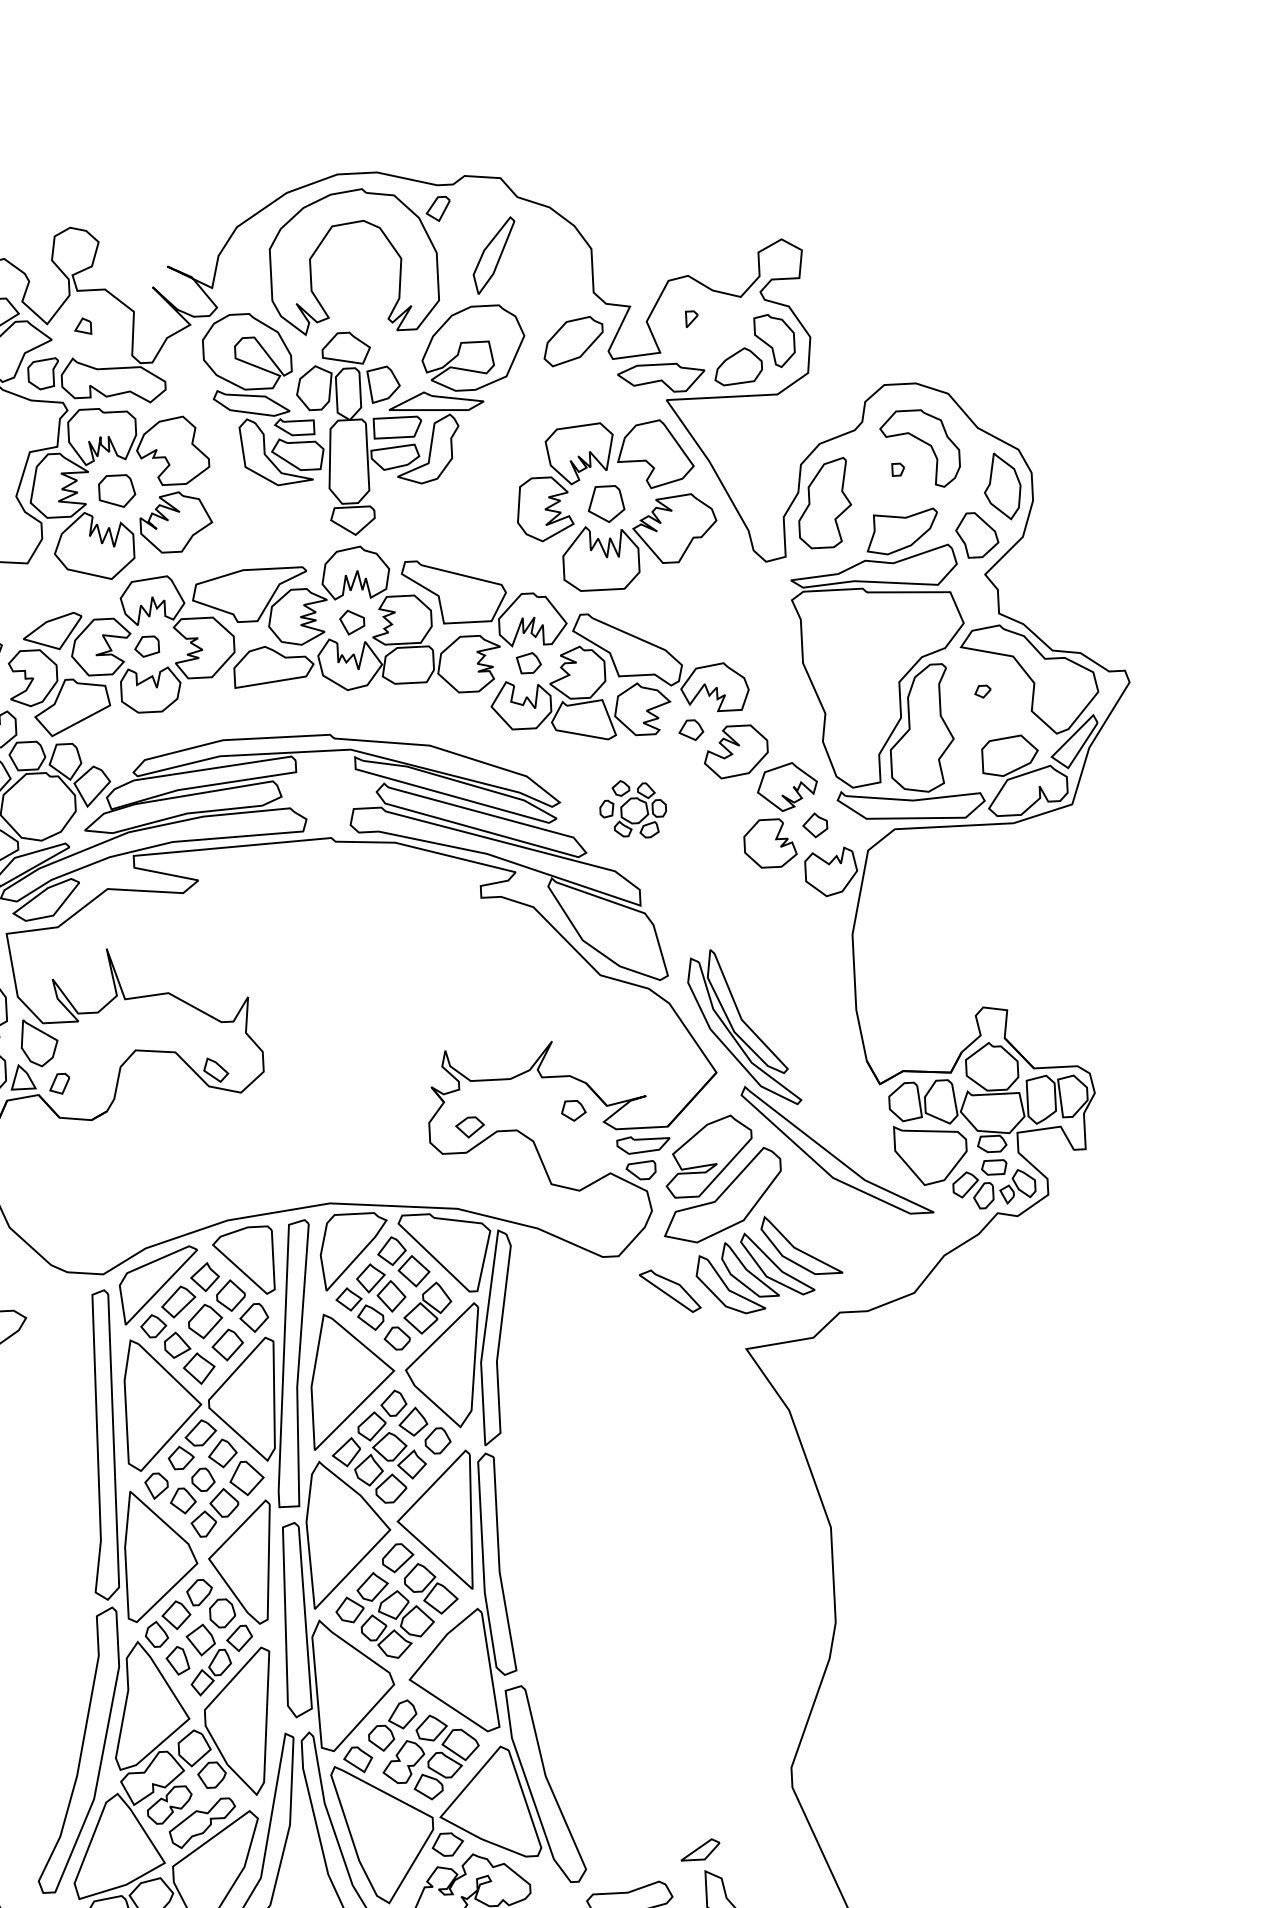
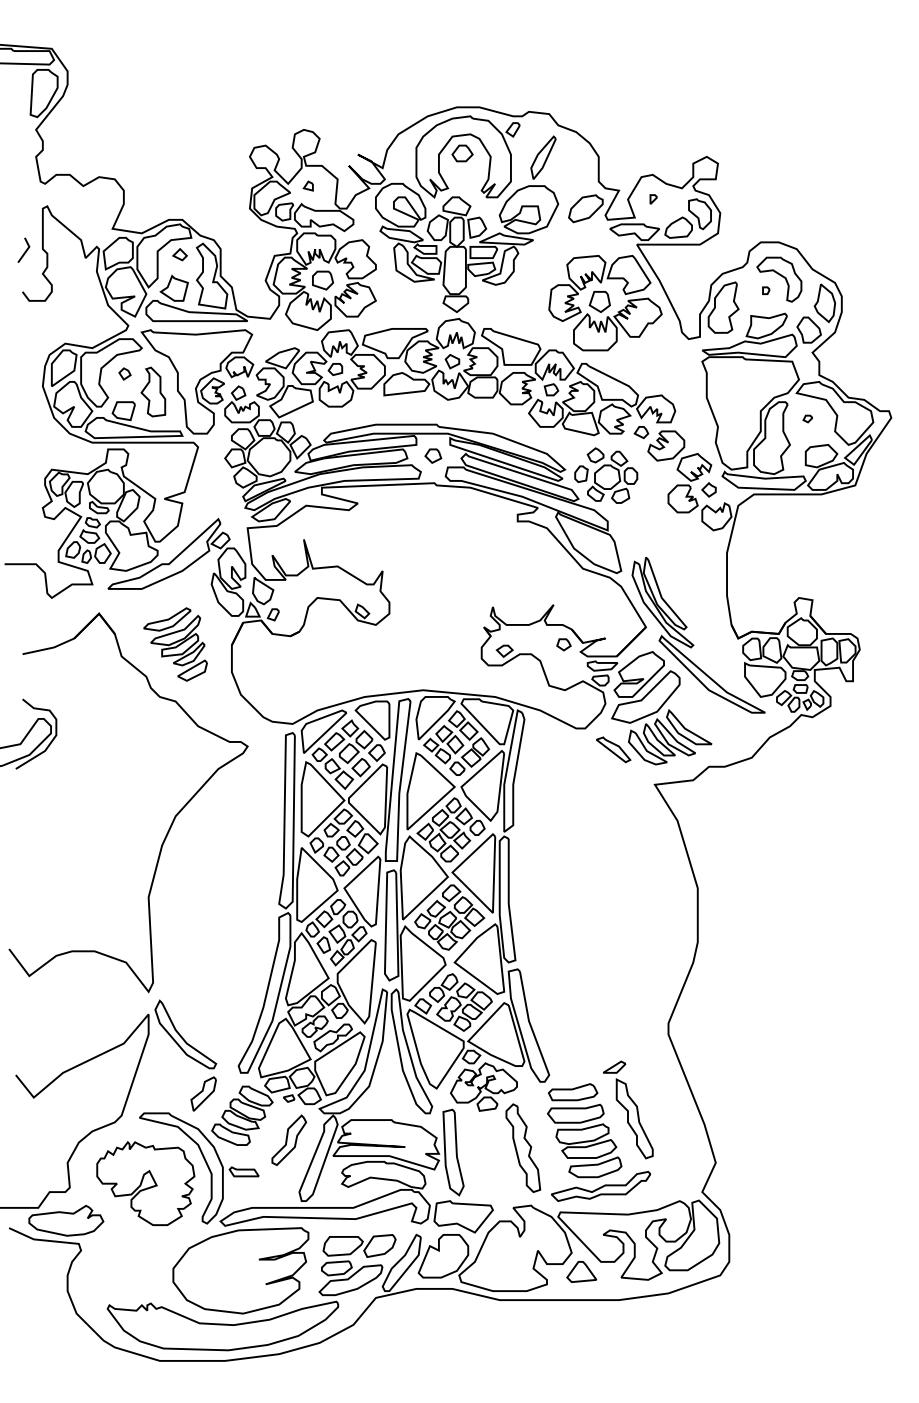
part: (351, 255) -> (462, 153), added
part: (327, 789) -> (433, 455), added
part: (633, 809) -> (606, 475), size x1.67

